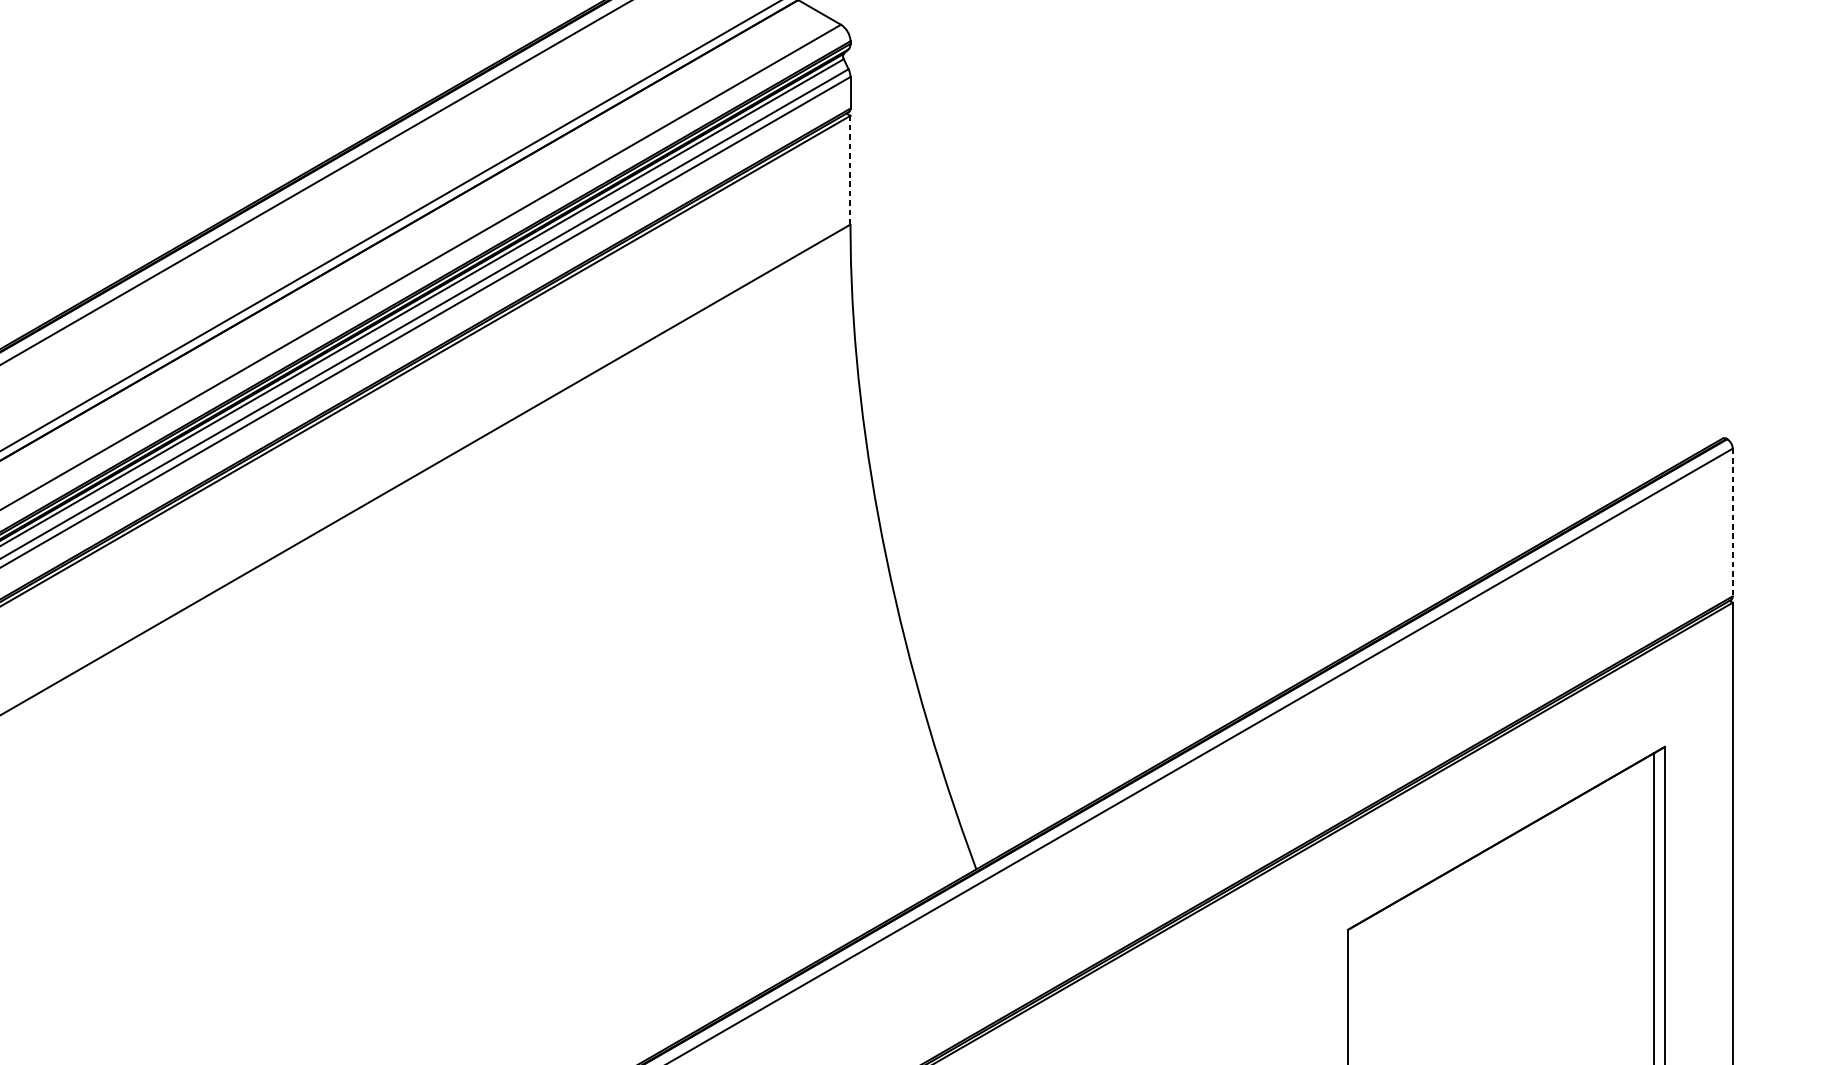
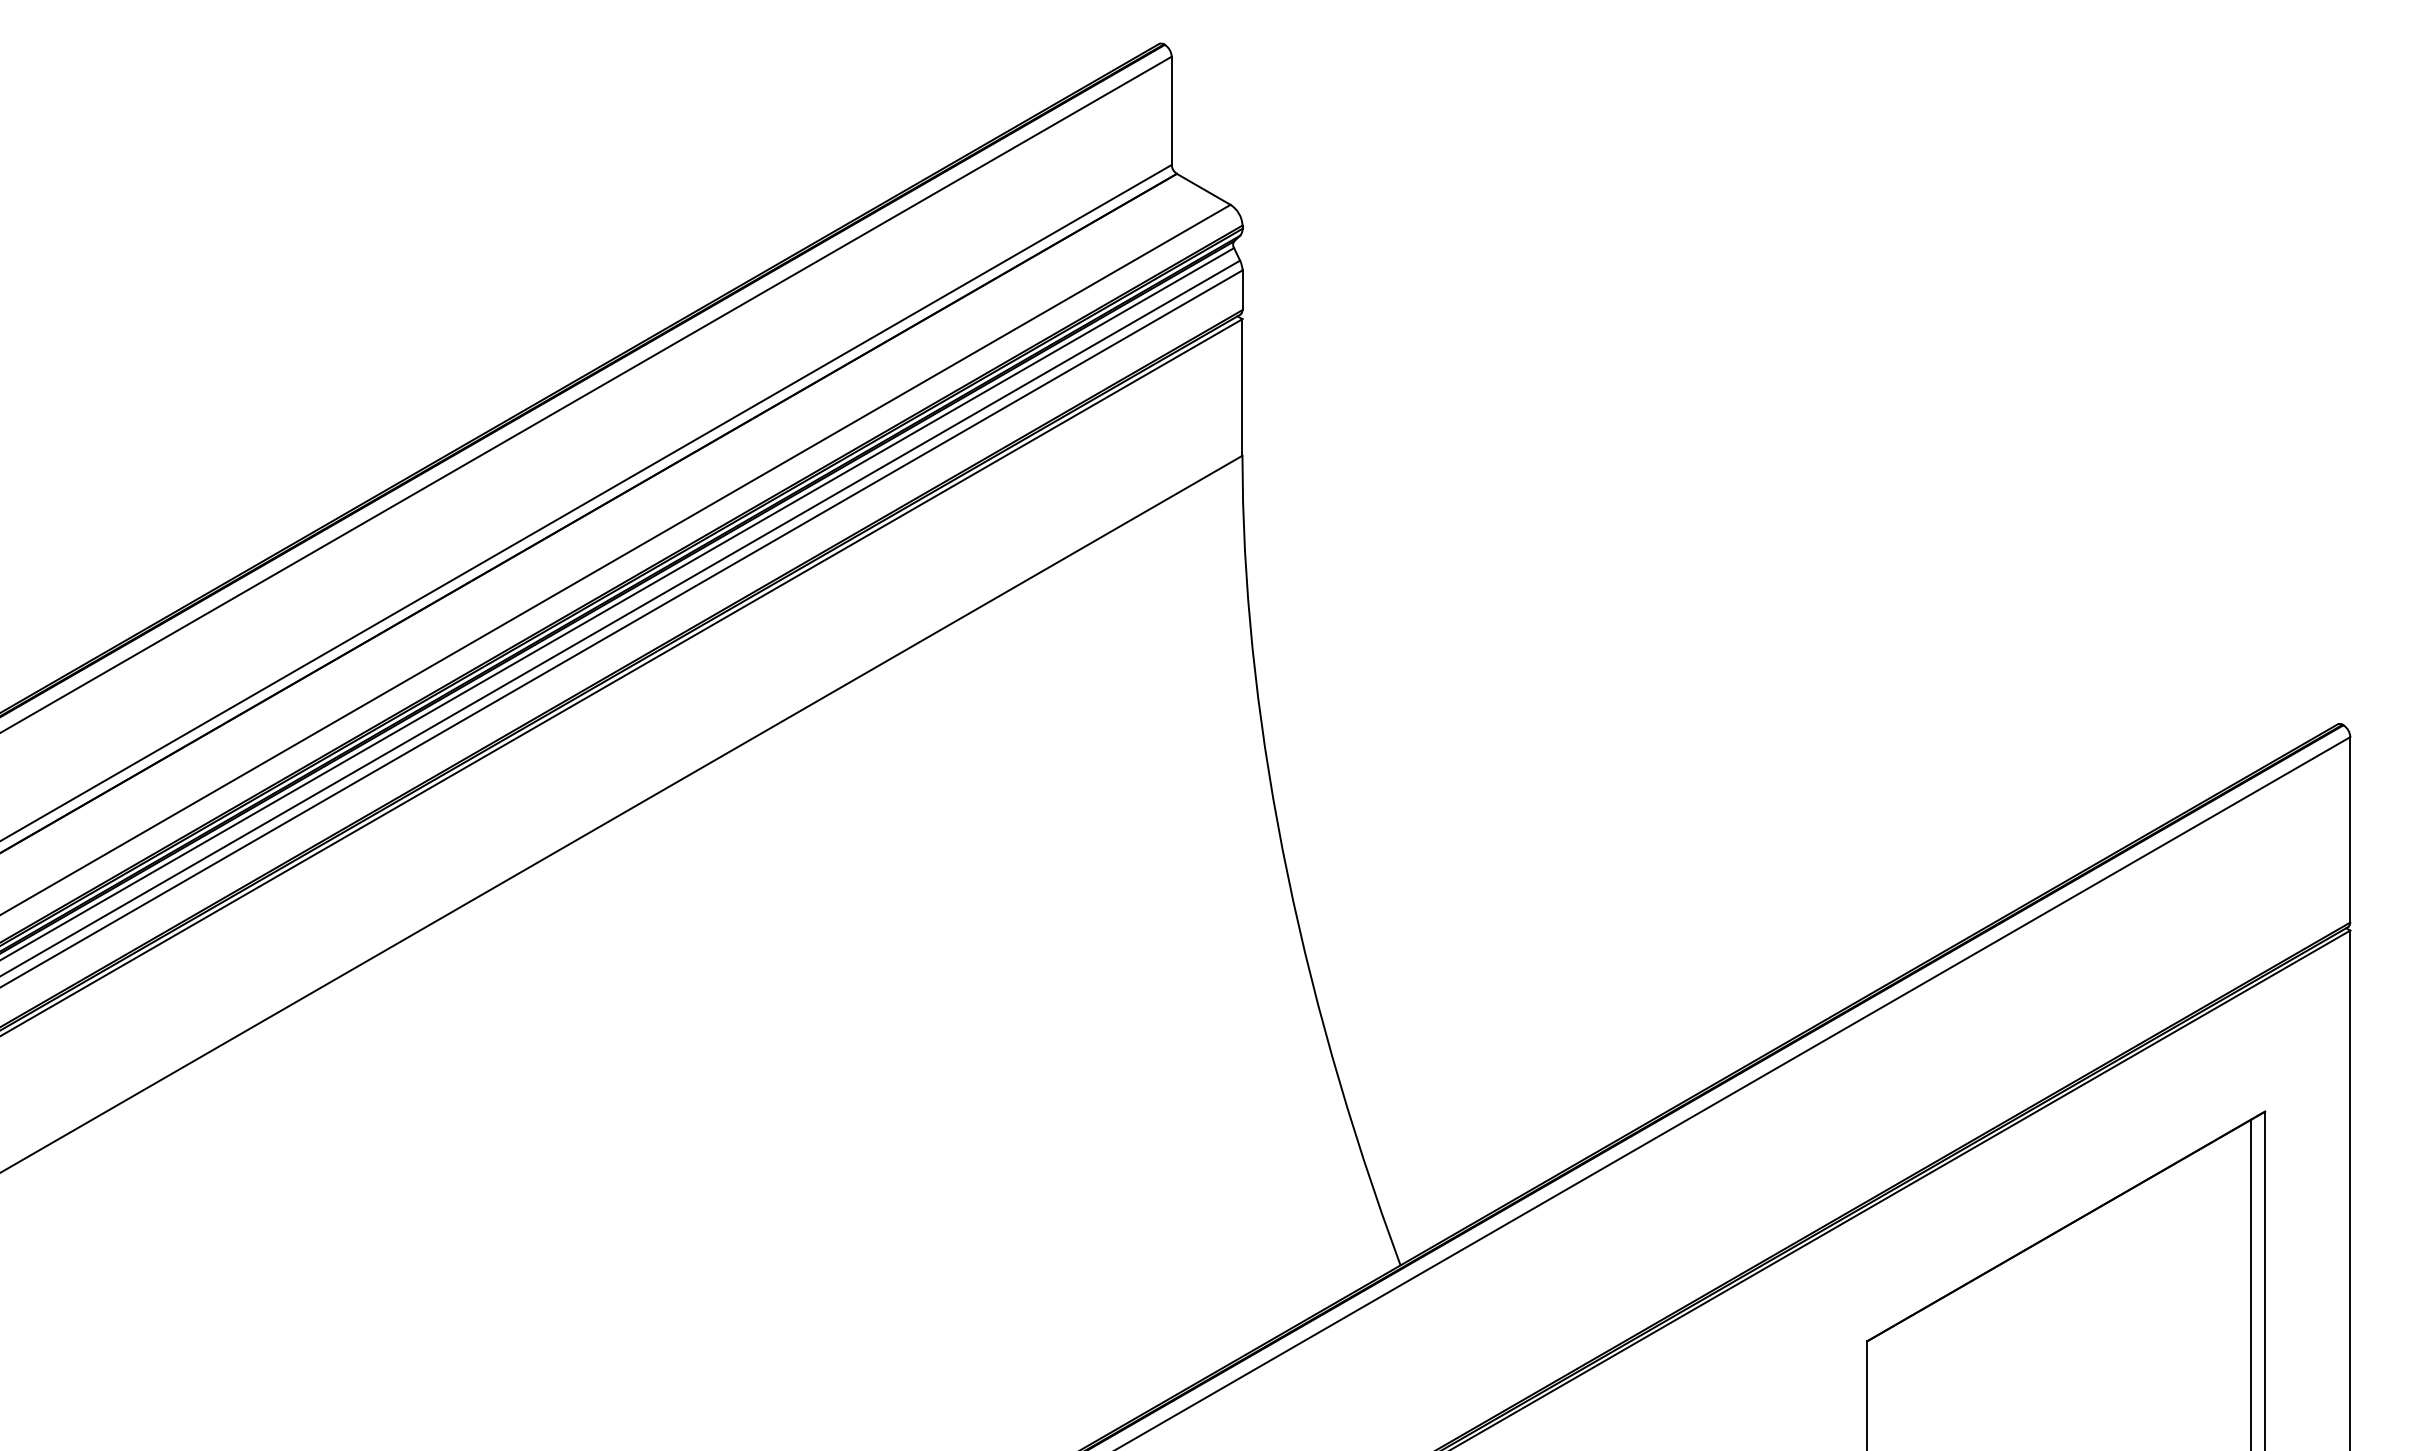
line: (850, 169) -> (1242, 386), dashed -> solid
line: (1732, 522) -> (2350, 829), dashed -> solid

